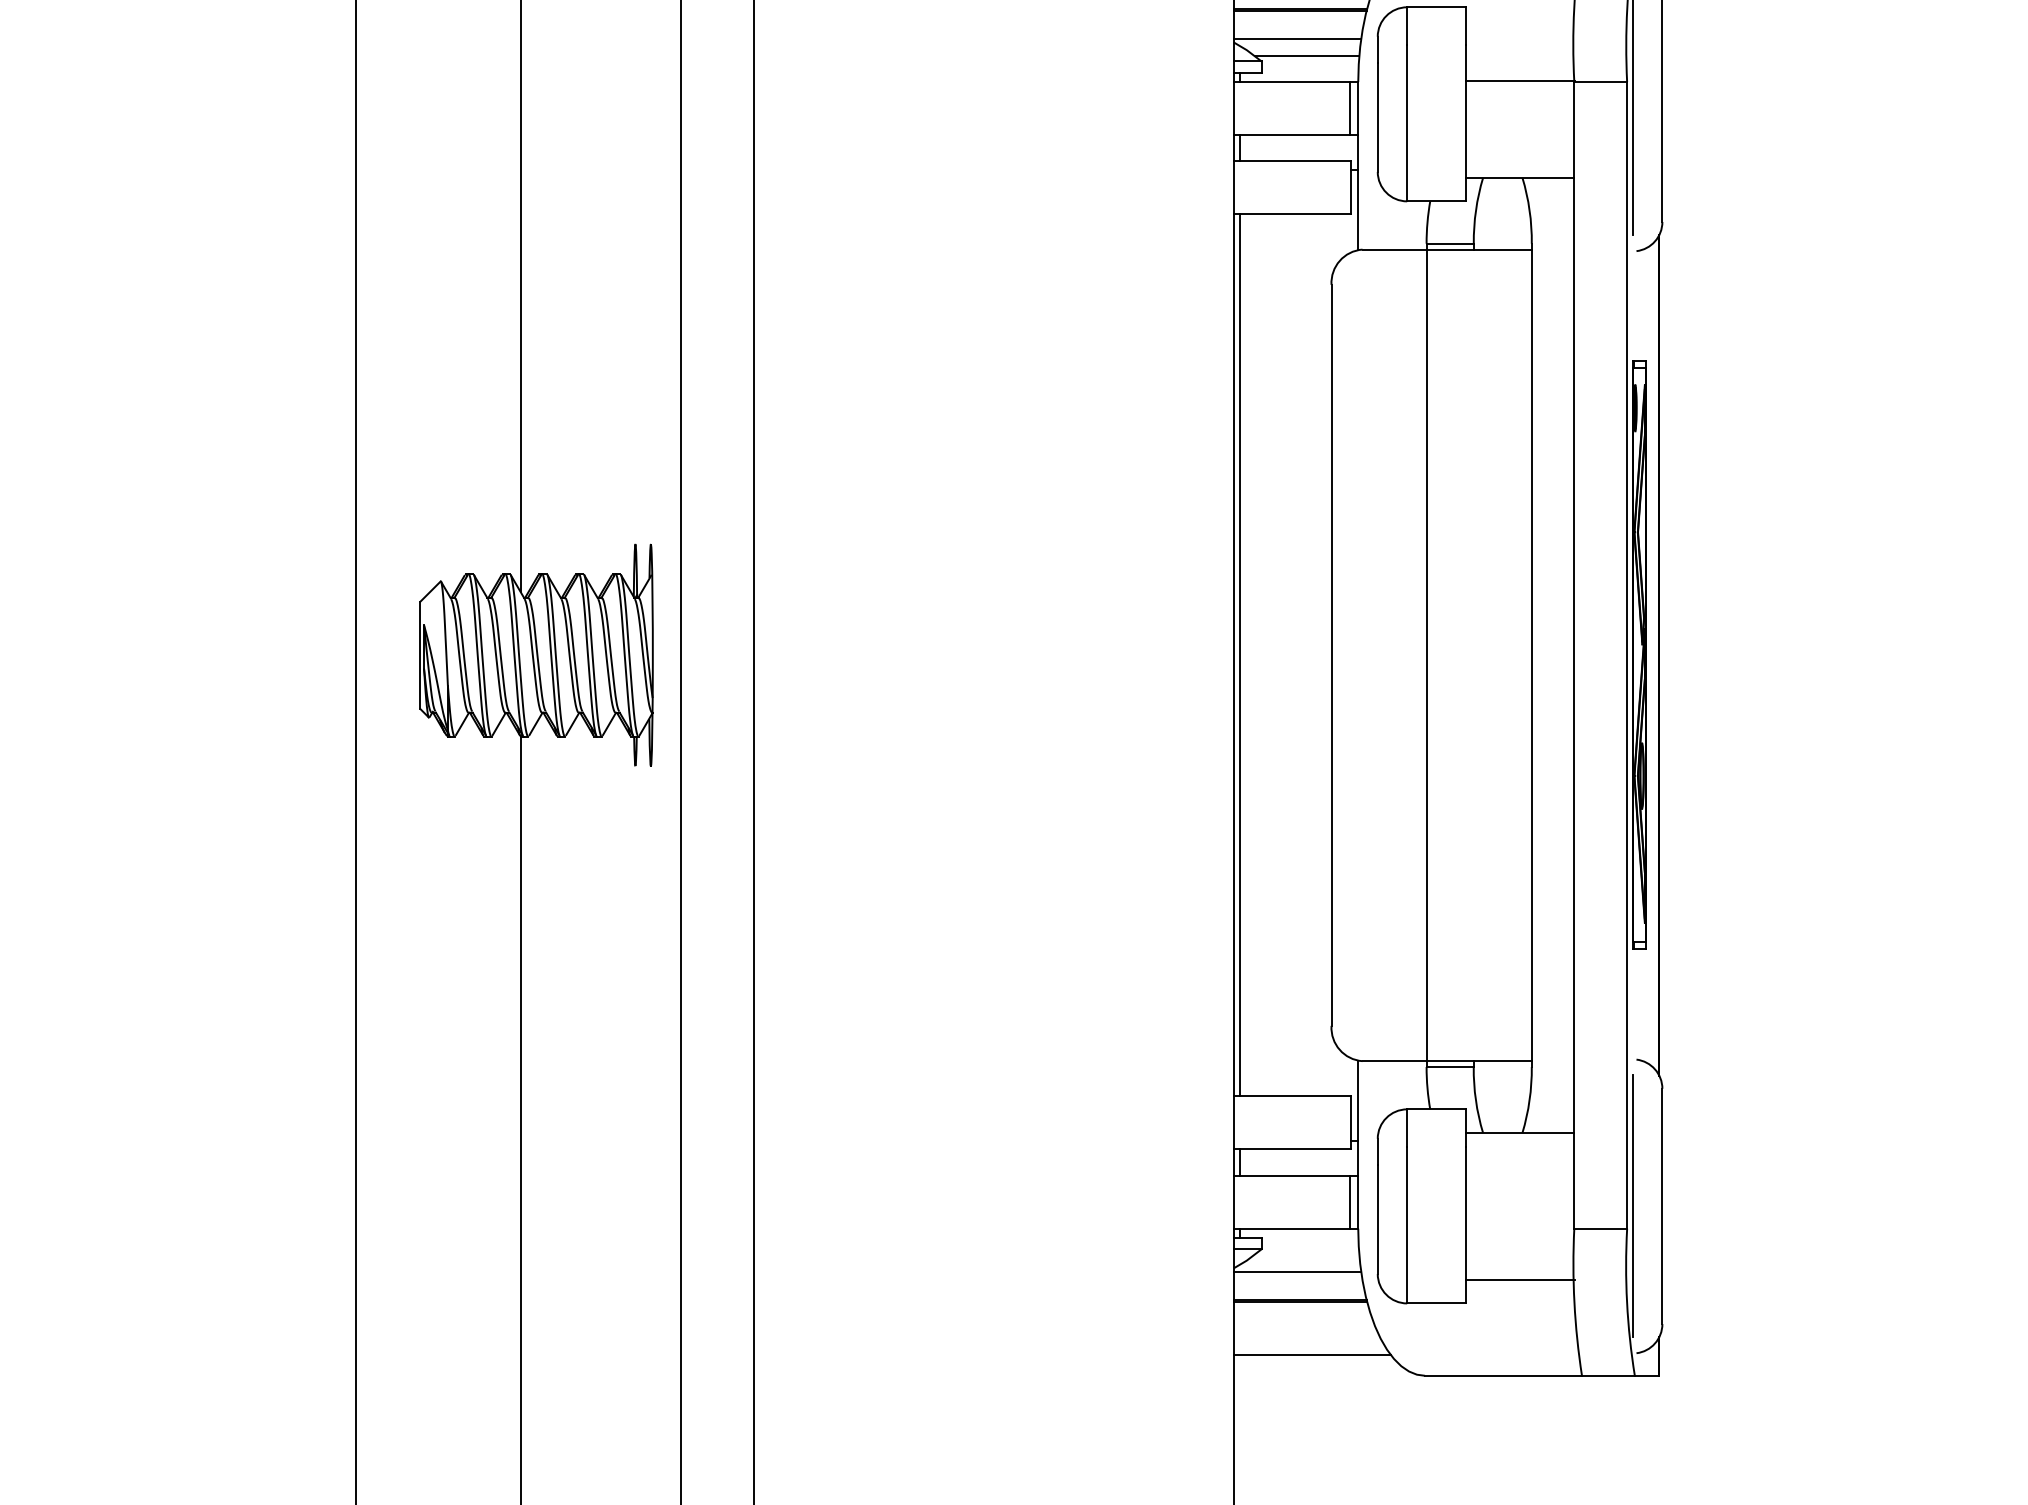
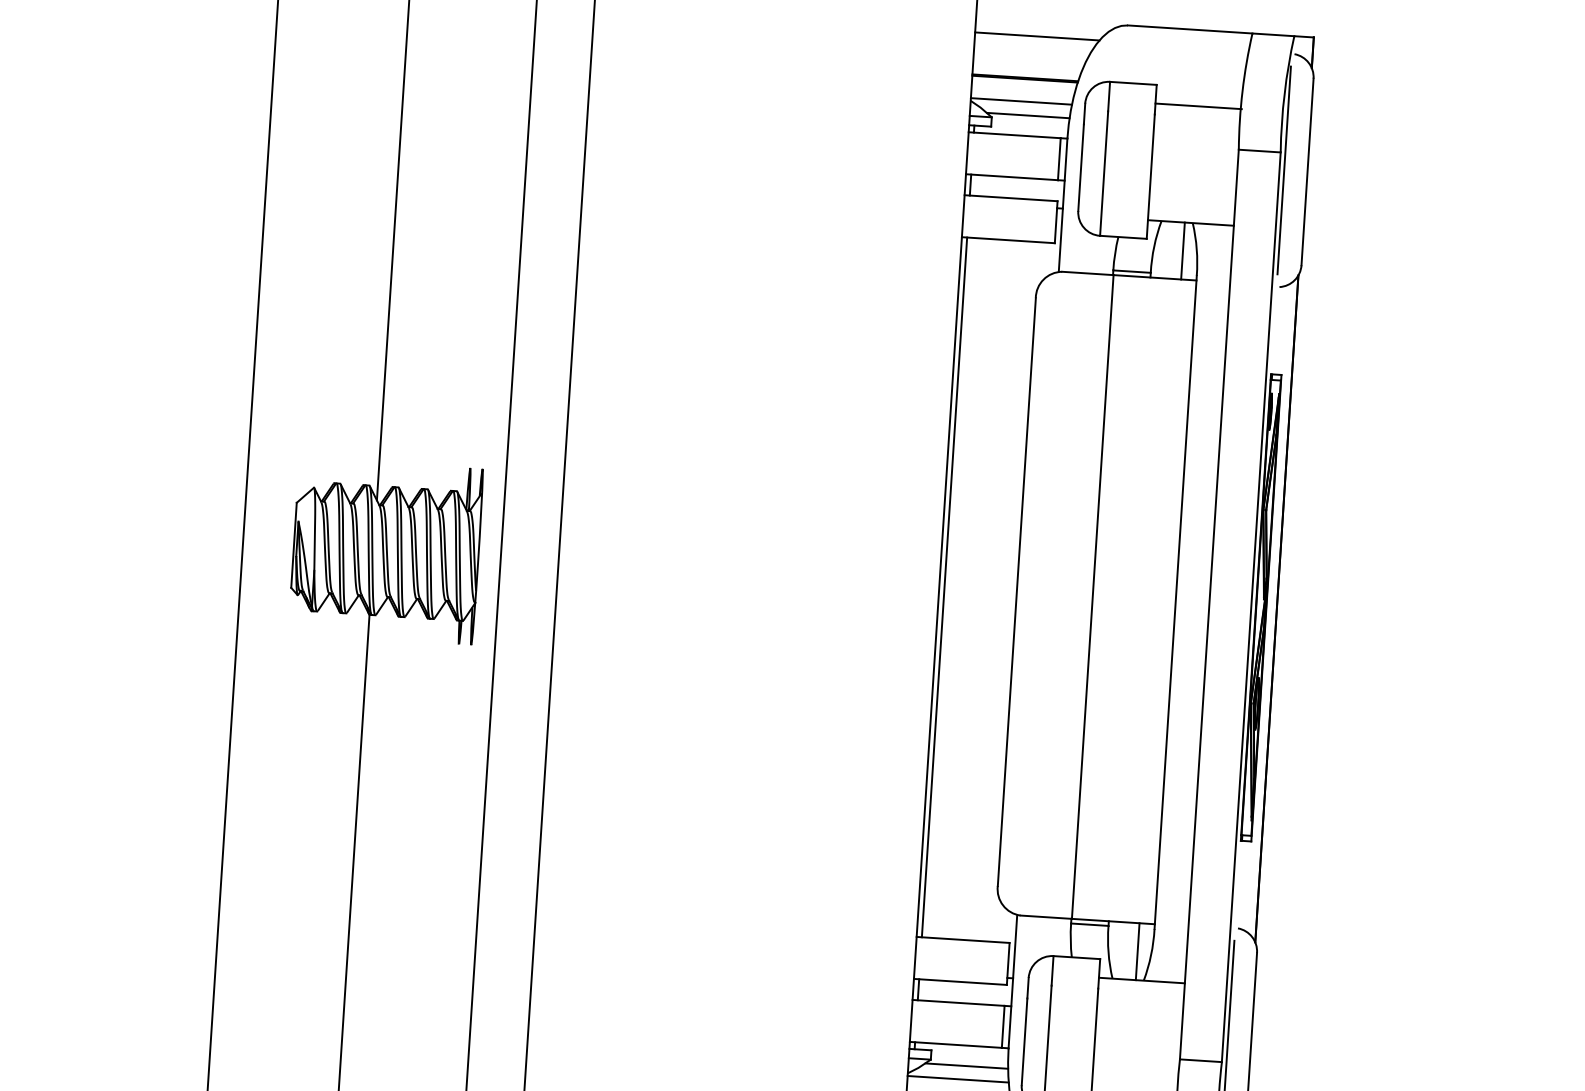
line: (1519, 80) -> (1197, 106), moved
line: (1512, 213) -> (1183, 250), added
line: (1512, 1096) -> (1137, 951), added
line: (1307, 1254) -> (967, 1066), added

